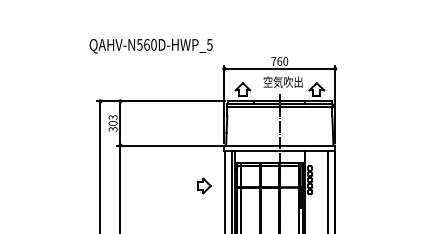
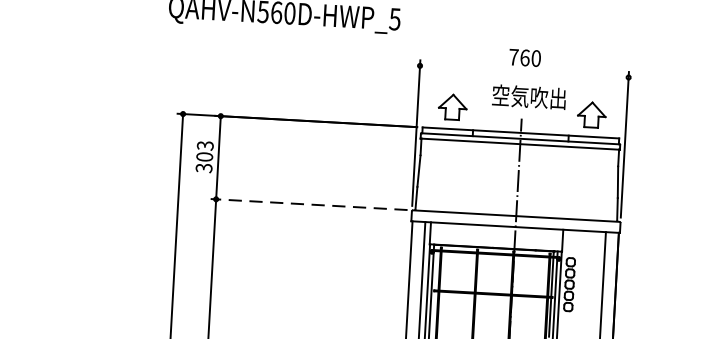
line: (279, 68) -> (523, 71), removed
line: (169, 145) -> (308, 204), solid -> dashed
part: (204, 185) -> (370, 283), removed

